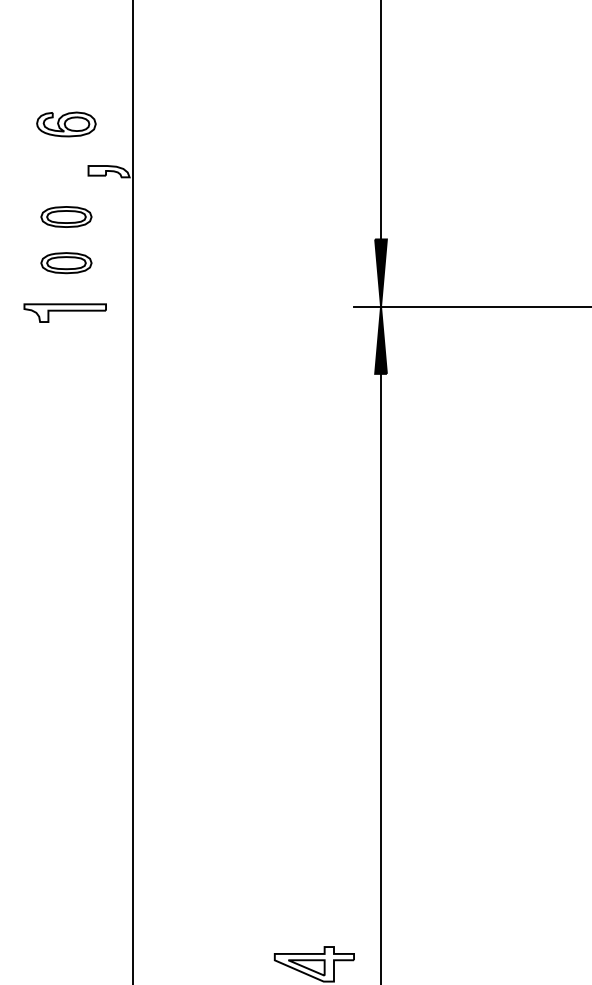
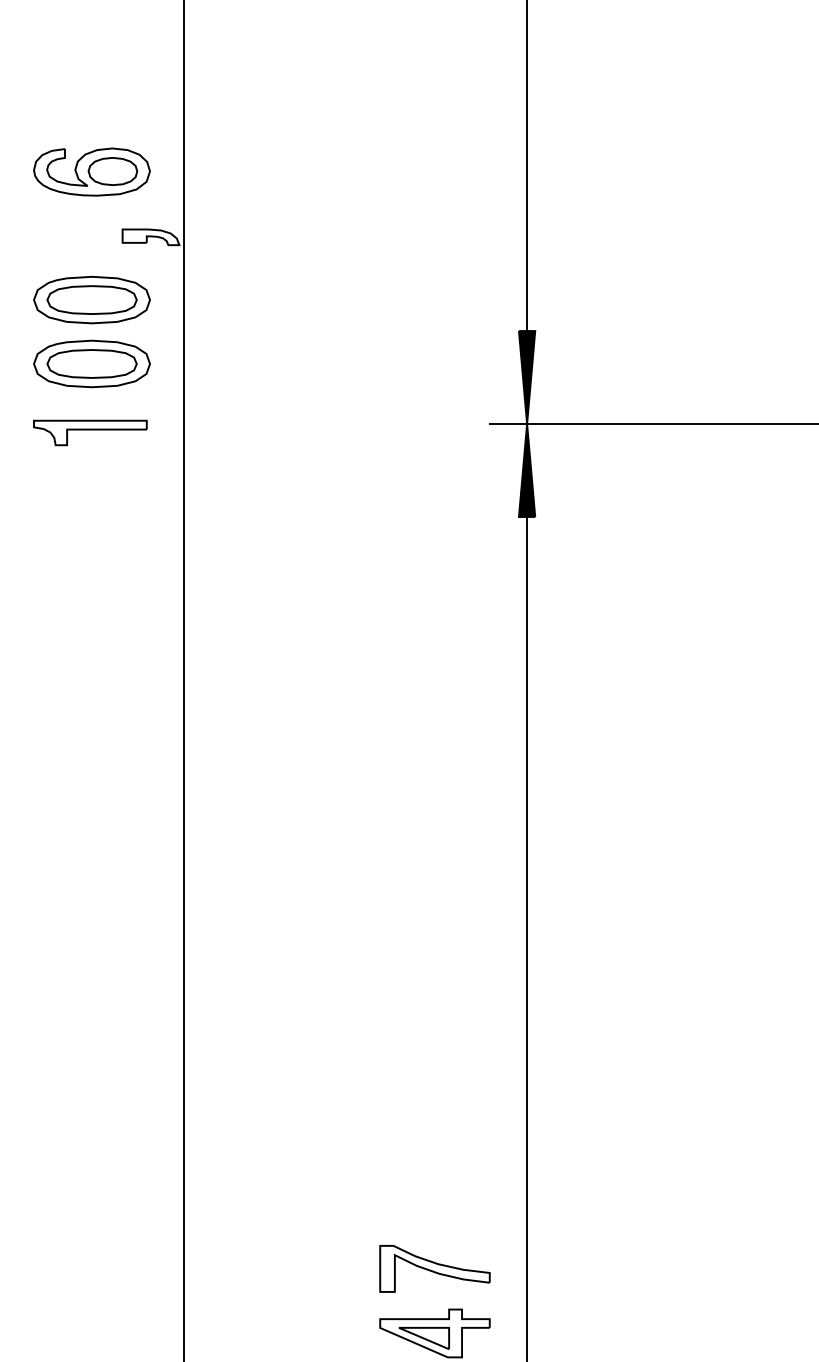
part: (66, 124) -> (92, 172), size x1.43
part: (66, 216) -> (92, 299), size x1.67
part: (66, 262) -> (92, 362), size x1.67
part: (313, 917) -> (433, 1268), added

